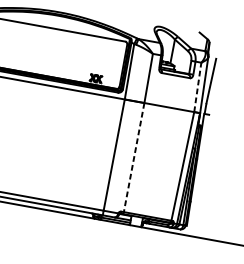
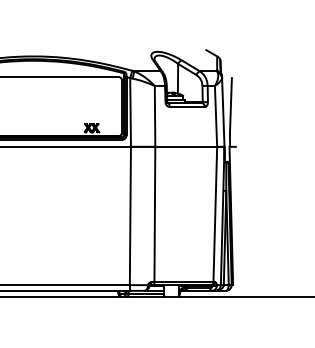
line: (198, 86) -> (216, 115), dashed -> solid
line: (133, 158) -> (154, 215), dashed -> solid

